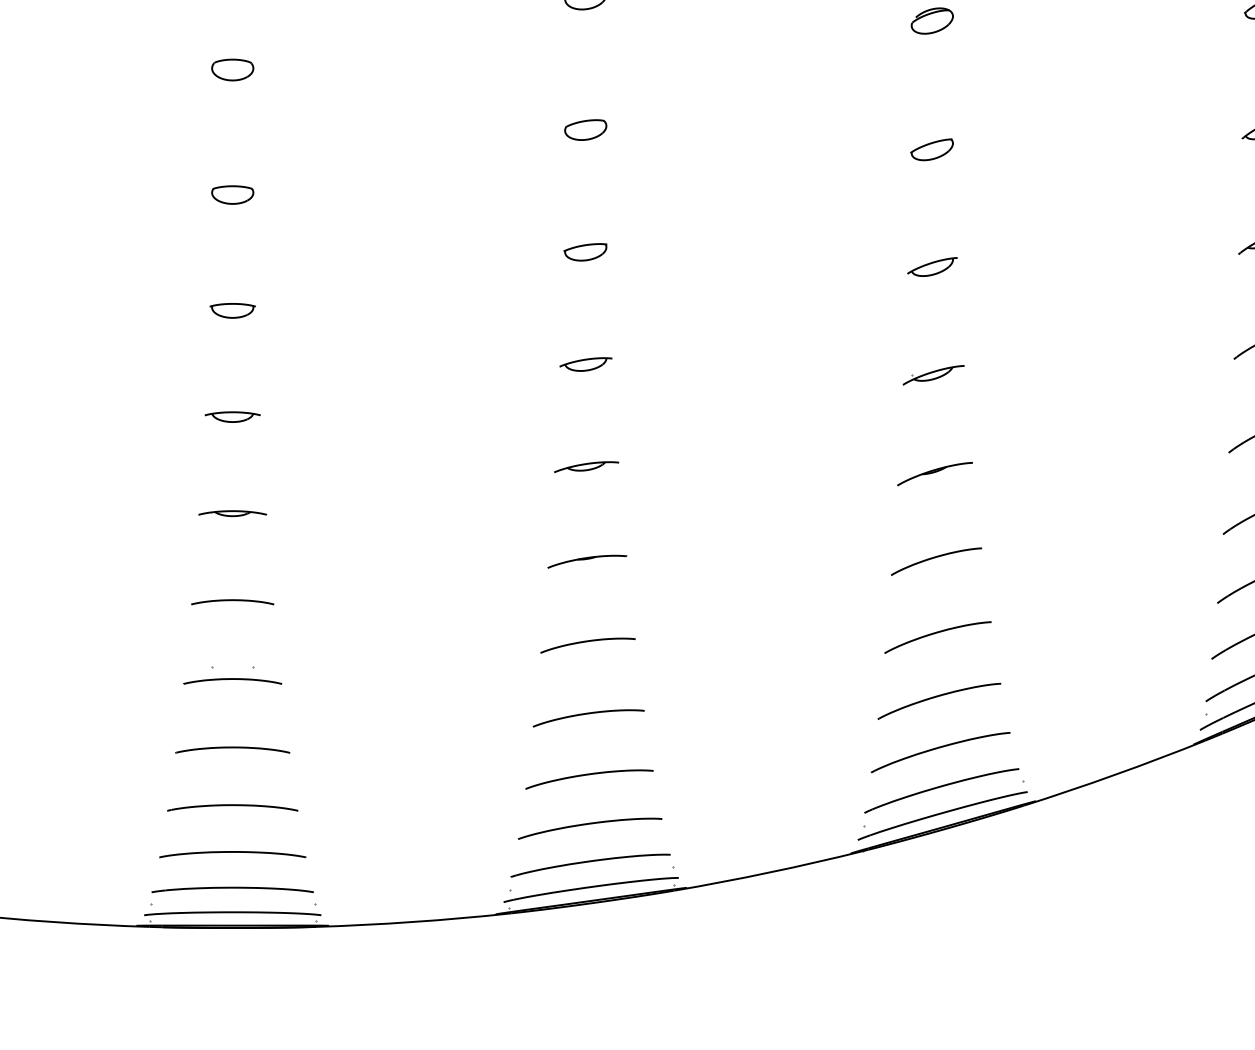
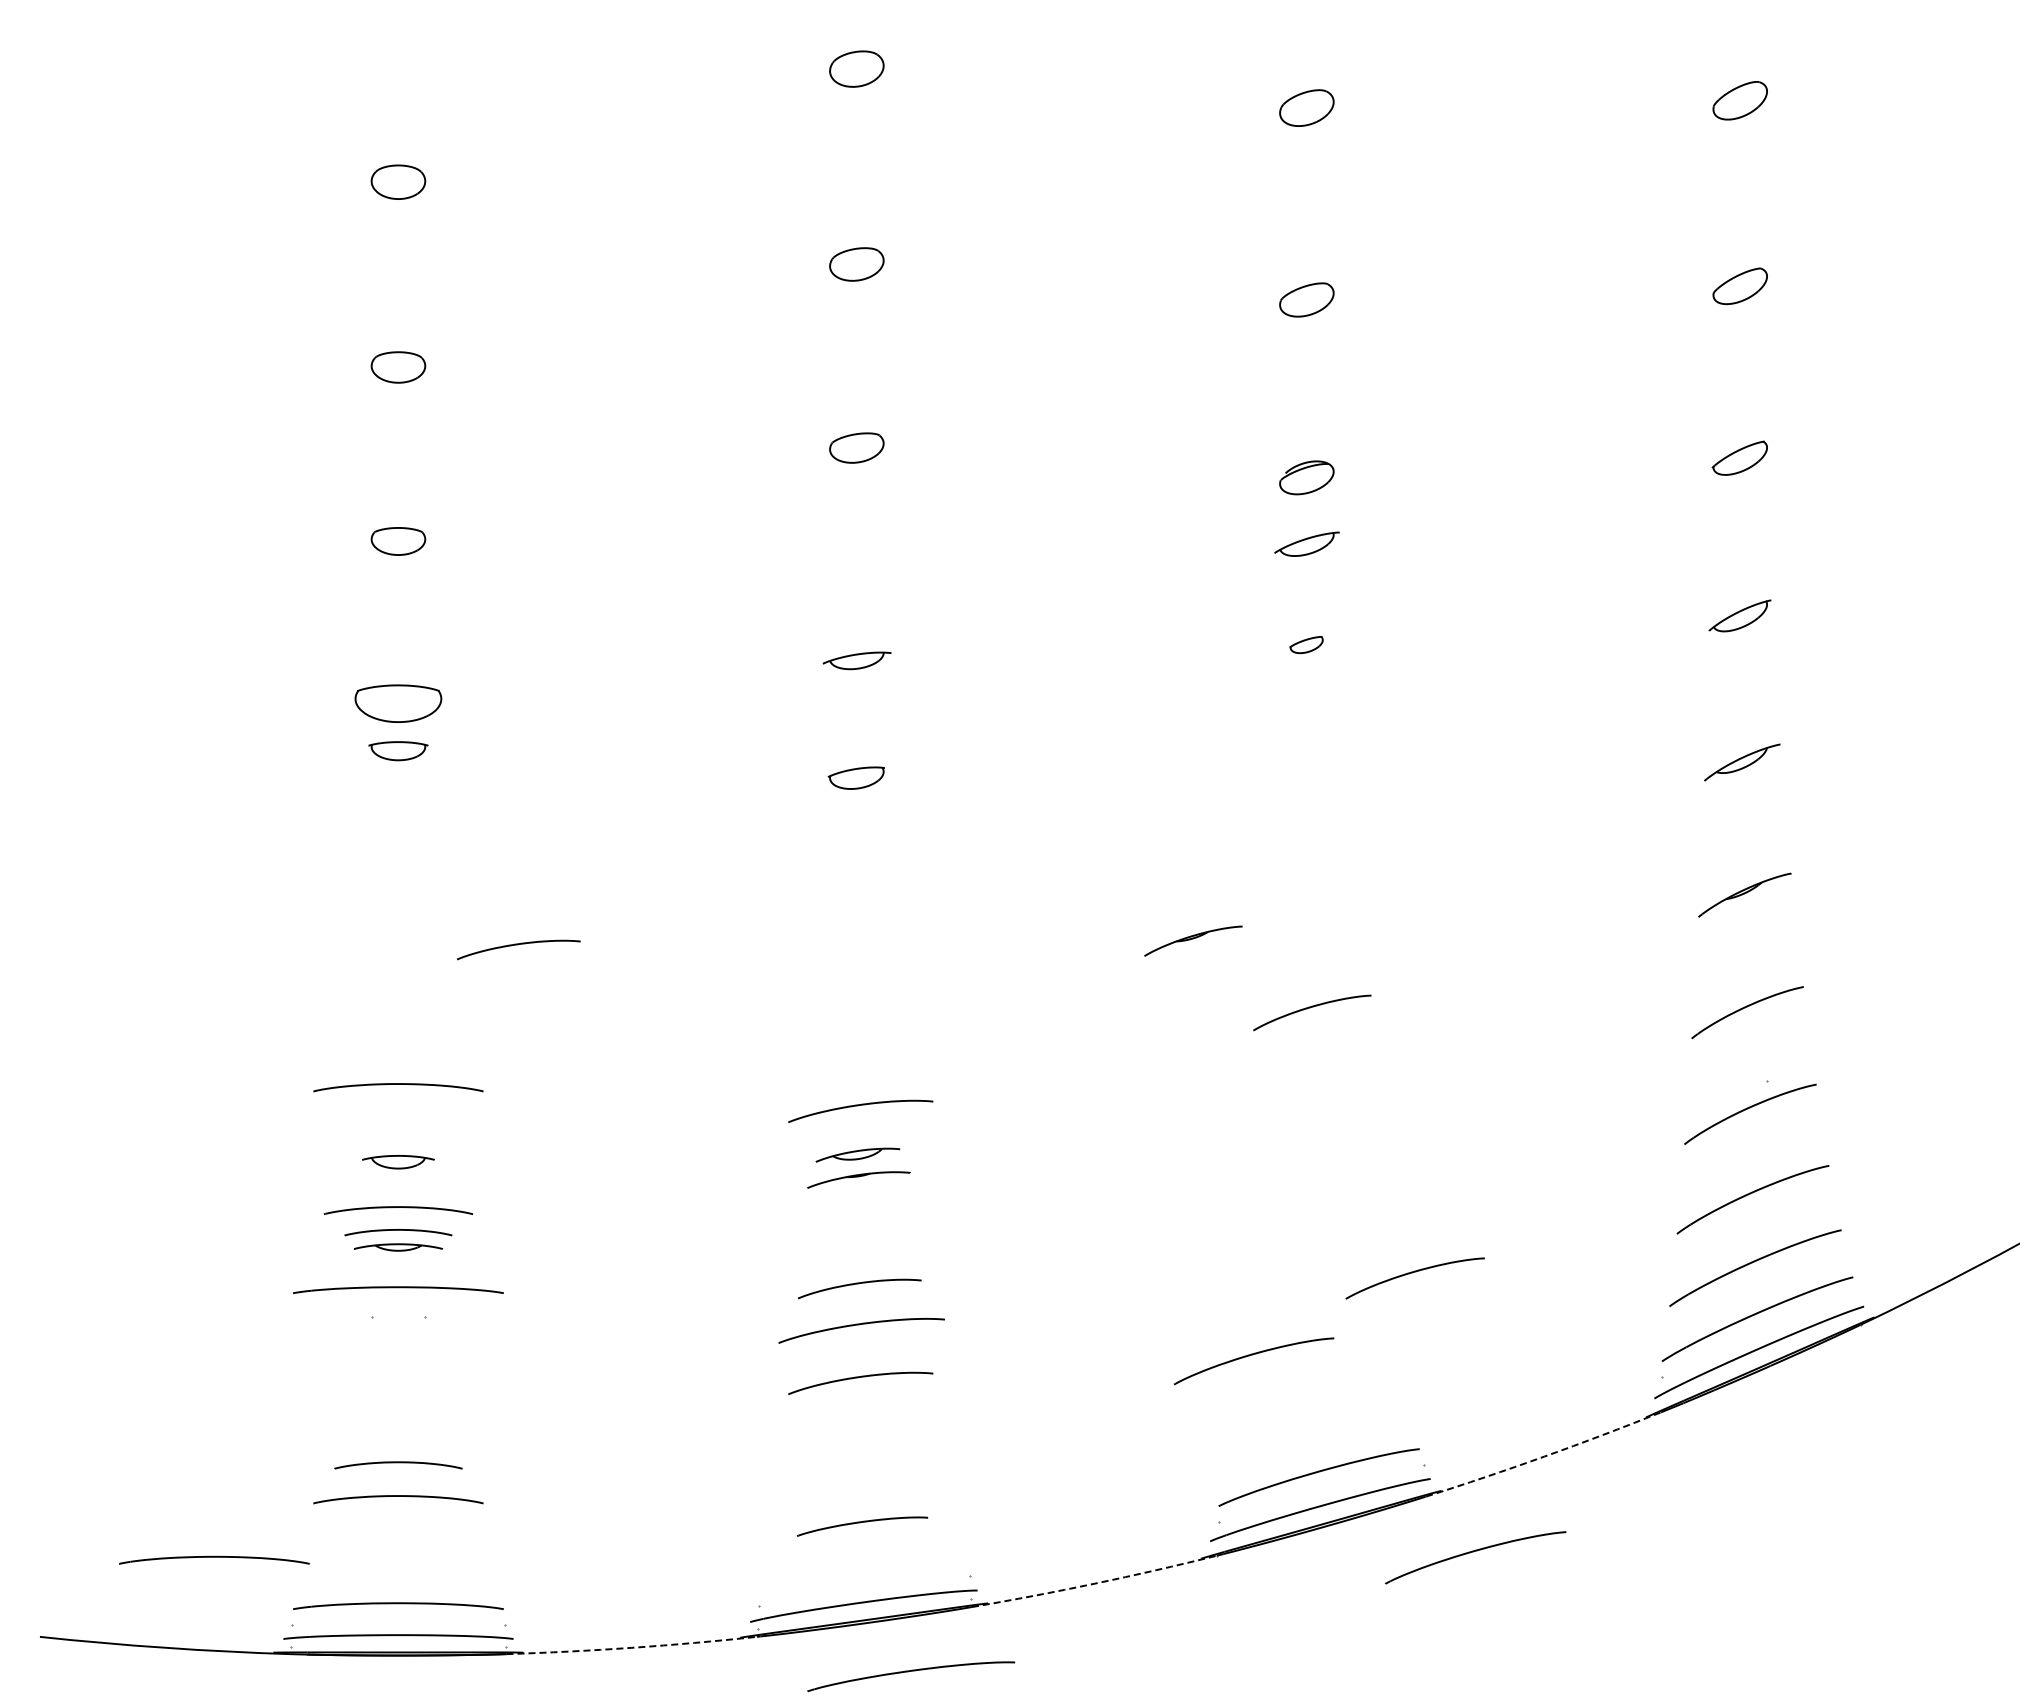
part: (585, 130) -> (856, 619), removed
part: (932, 149) -> (1306, 644), size x0.6
part: (232, 194) -> (398, 703), size x1.6
part: (932, 266) -> (1306, 543), moved
part: (232, 311) -> (398, 751), moved
part: (585, 364) -> (856, 660), moved
part: (933, 375) -> (1308, 937), removed
curve: (325, 381) -> (518, 945), added
part: (232, 417) -> (398, 1162), moved
part: (586, 466) -> (857, 1154), moved
part: (935, 473) -> (1193, 940), moved
part: (232, 490) -> (398, 1087), added
curve: (587, 505) -> (858, 1106), added
part: (232, 513) -> (398, 1247), moved
curve: (935, 558) -> (1310, 1008), moved
part: (937, 637) -> (1414, 1278), moved
part: (232, 646) -> (398, 1289), added
curve: (232, 679) -> (398, 1463), moved
part: (938, 696) -> (1252, 1355), moved
part: (232, 750) -> (398, 1210), moved
part: (940, 752) -> (1475, 1557), moved
arc: (1115, 774) -> (1544, 1456), solid -> dashed
part: (589, 779) -> (861, 1330), moved
part: (590, 828) -> (862, 1526), size x0.7
part: (232, 854) -> (214, 1559), moved
part: (590, 865) -> (911, 1676), moved
arc: (768, 872) -> (1094, 1583), solid -> dashed
arc: (412, 921) -> (631, 1647), solid -> dashed

